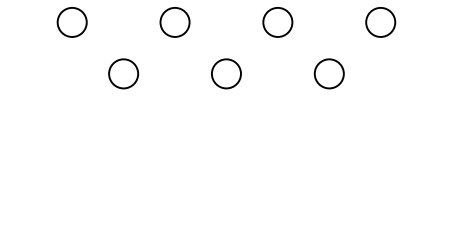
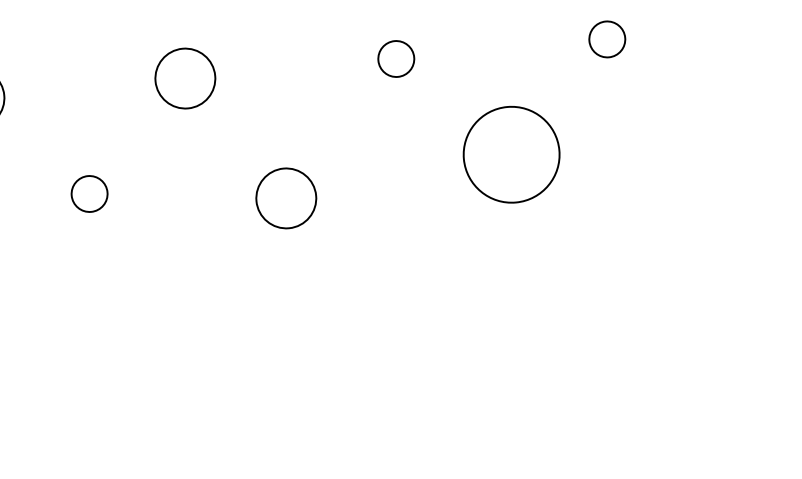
circle: (277, 21) -> (395, 57), size x0.6
circle: (380, 21) -> (606, 37), size x0.6
circle: (123, 73) -> (89, 193), size x0.6
circle: (226, 73) -> (286, 197), moved
circle: (328, 73) -> (509, 154), size x1.6

